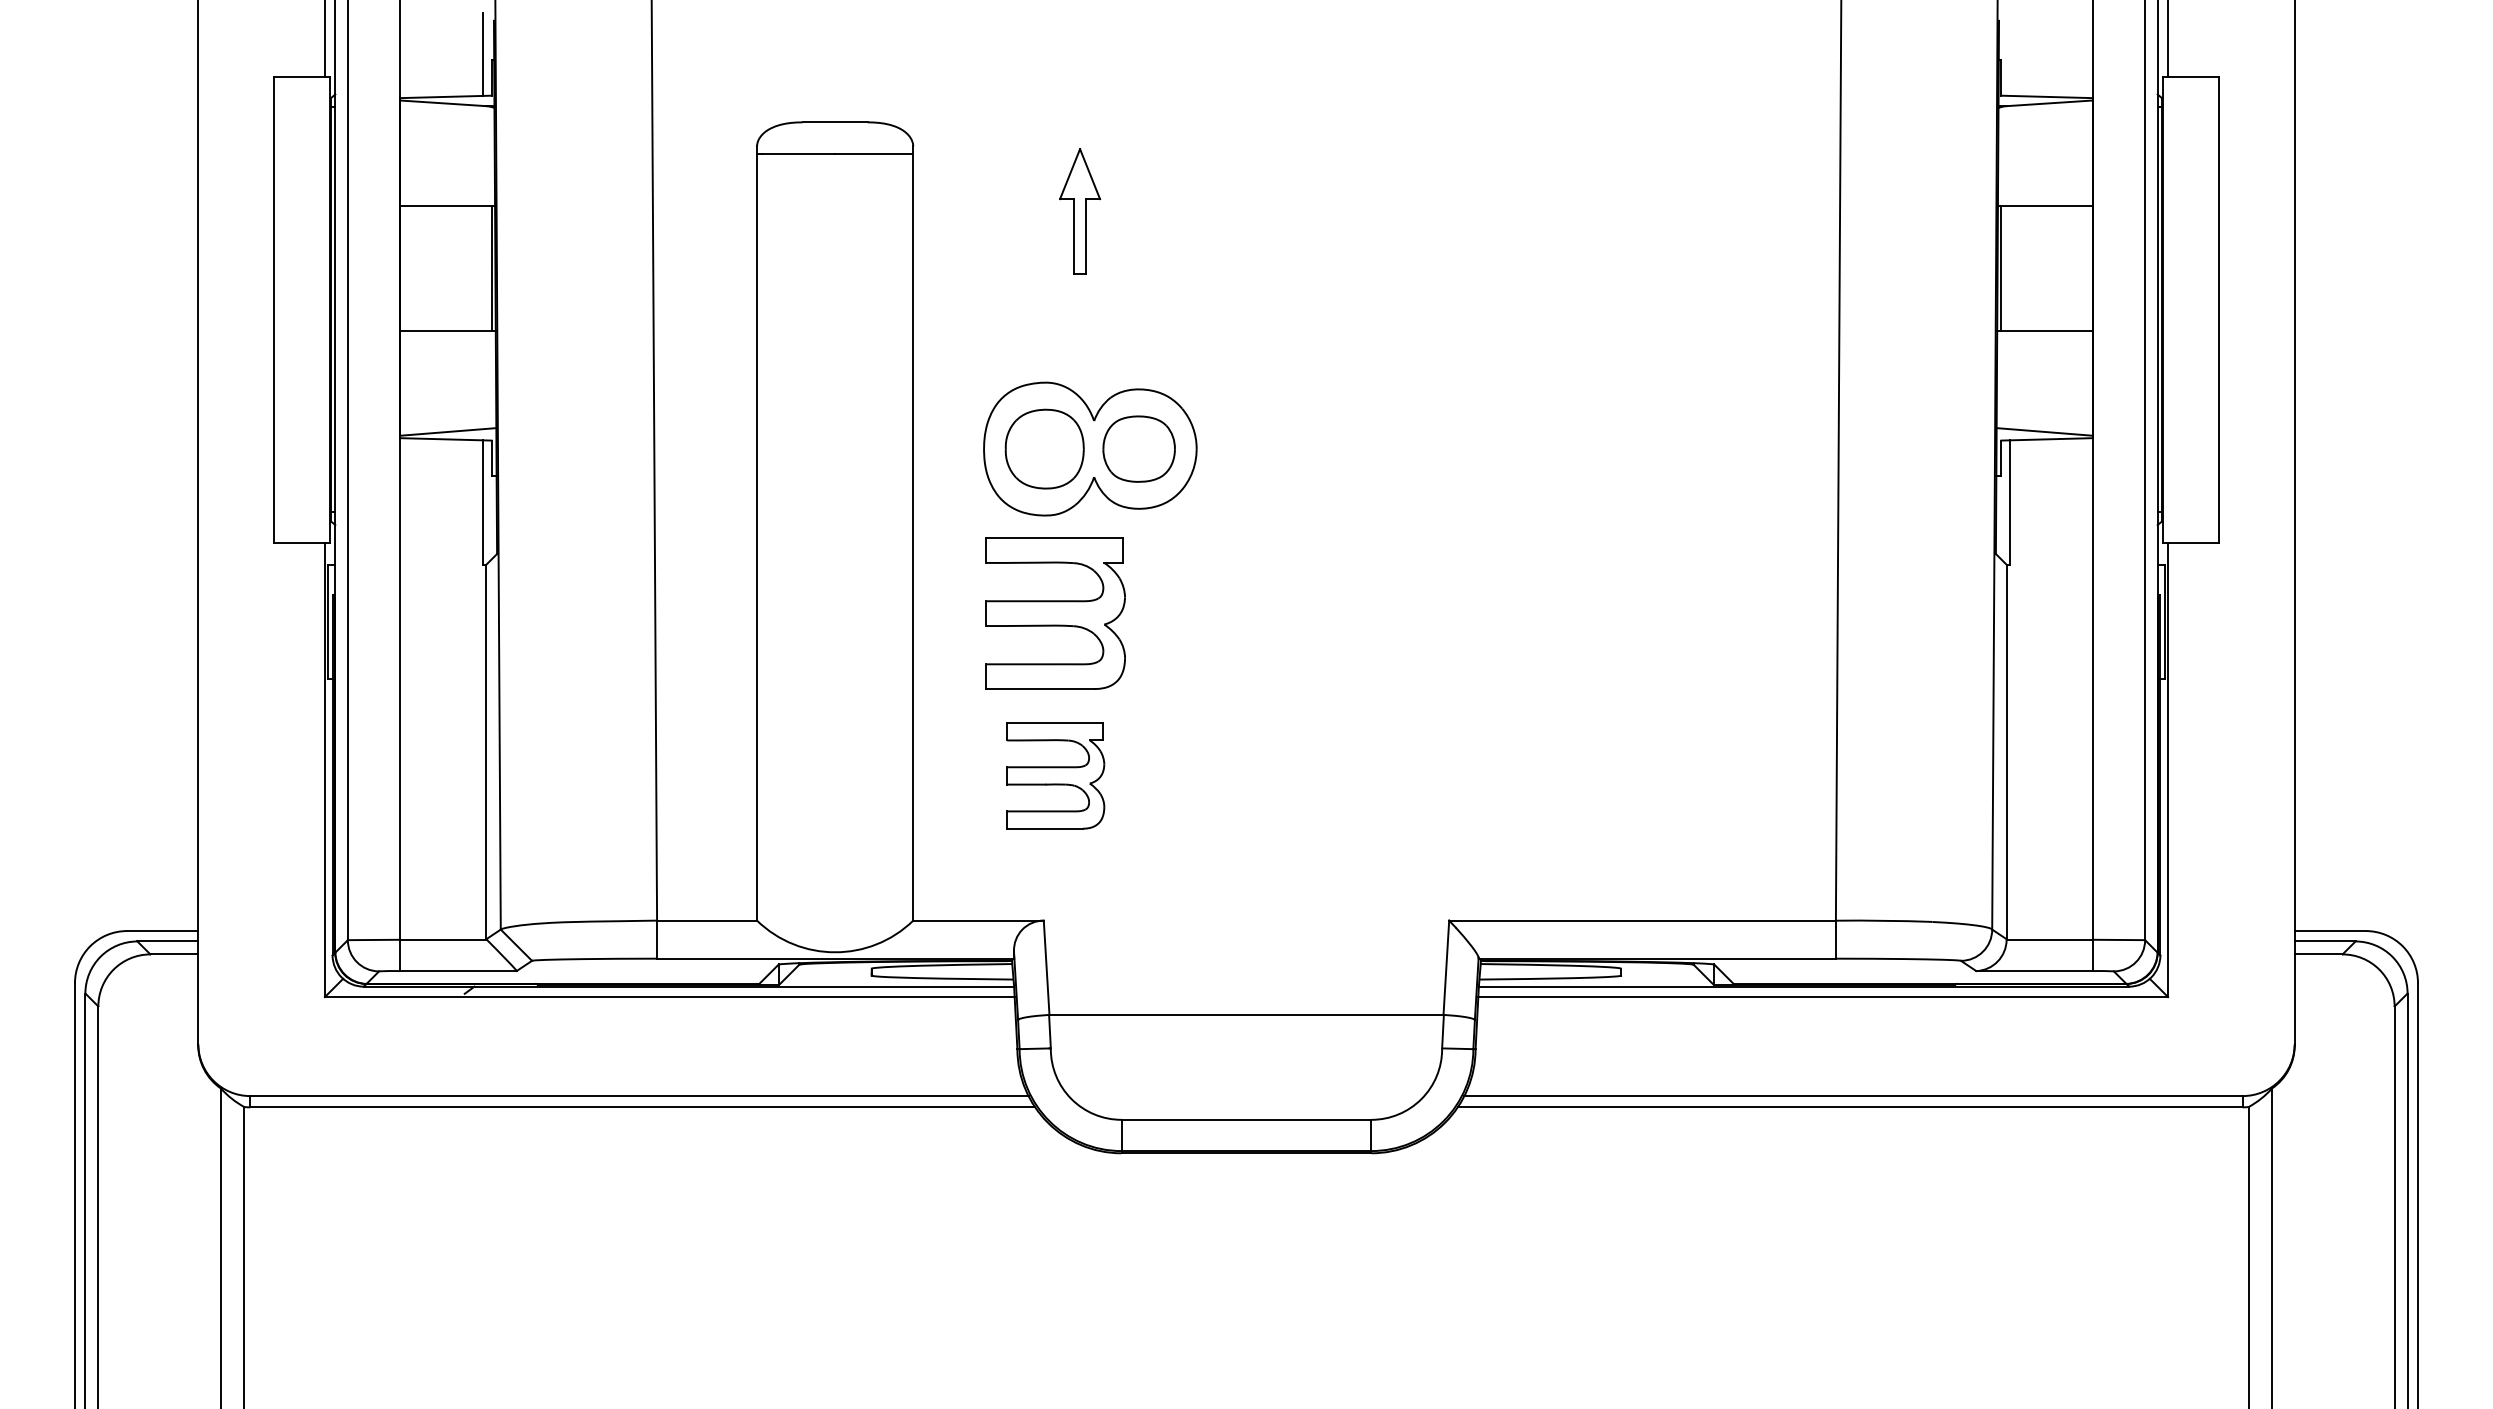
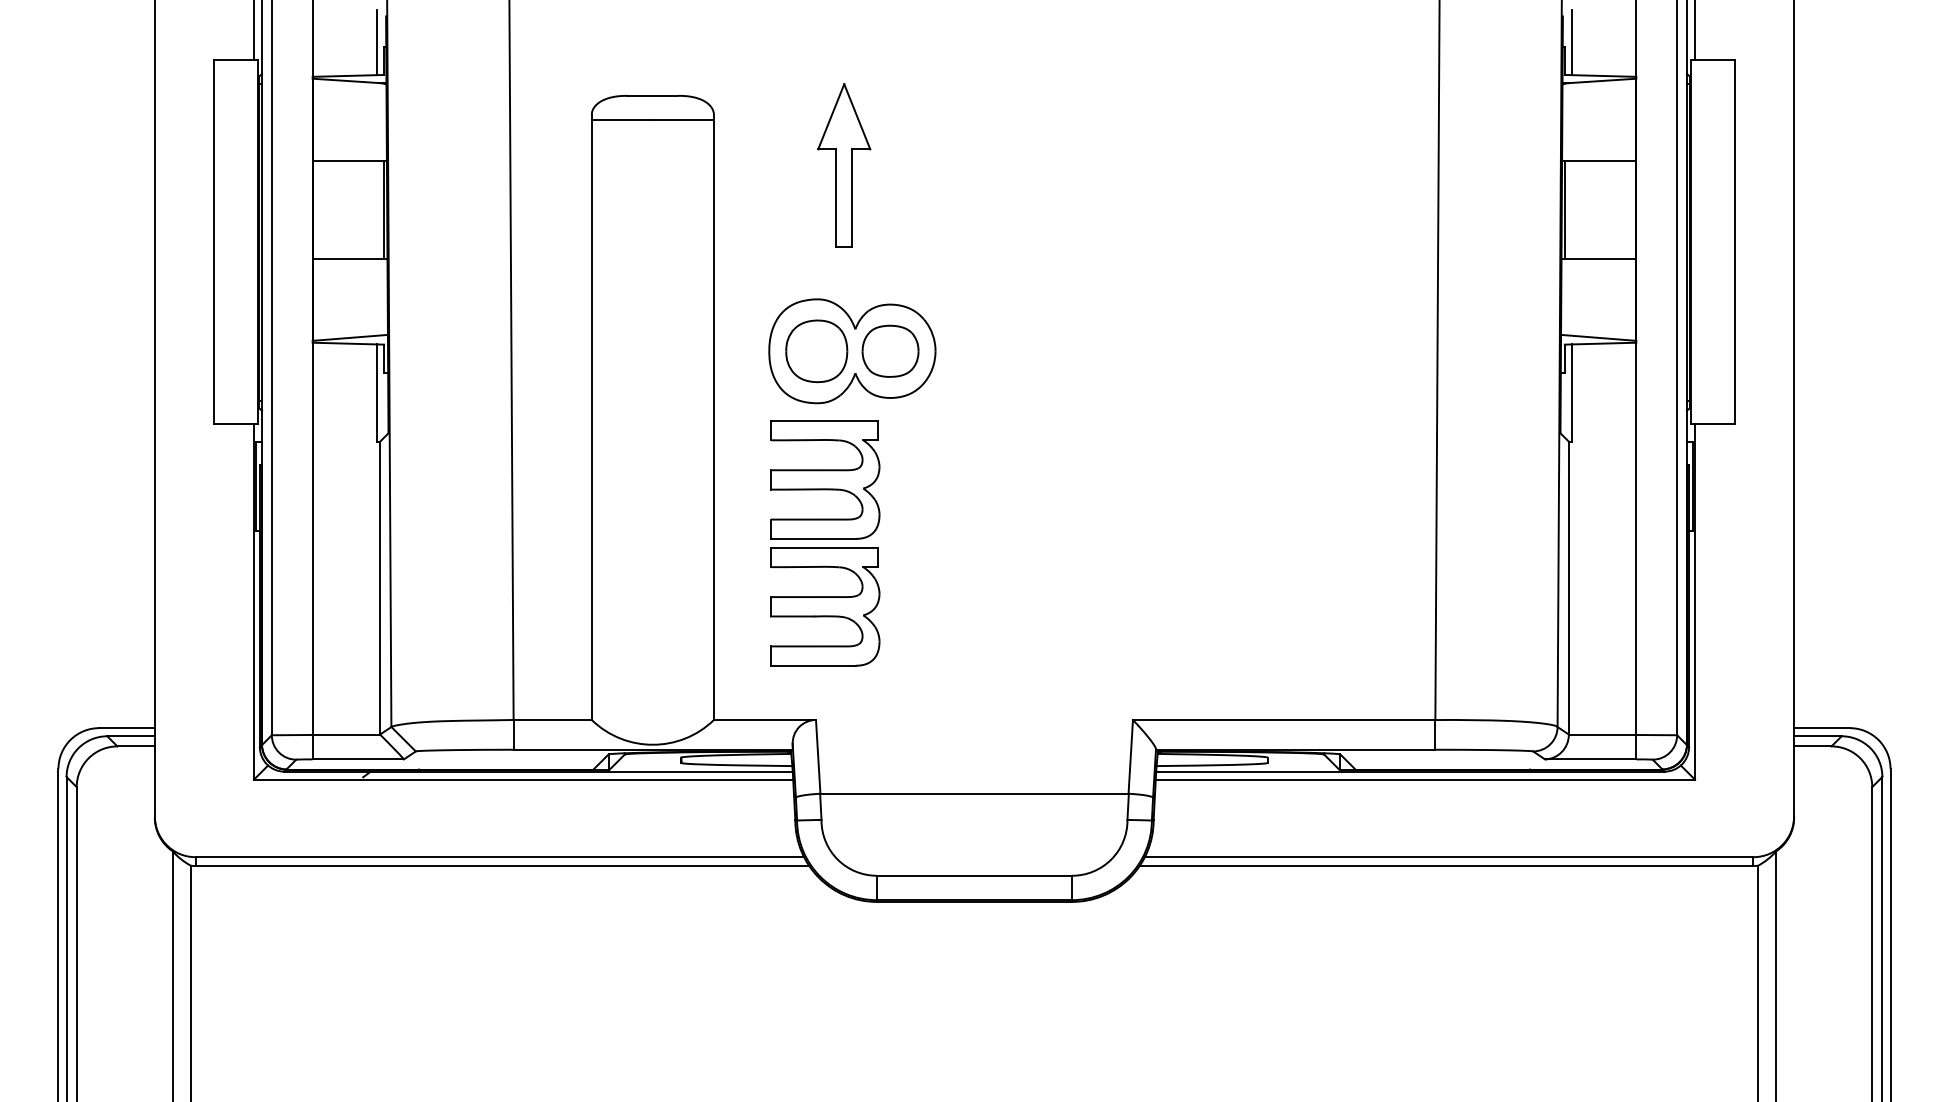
line: (2010, 54) -> (1571, 42), added
part: (1080, 211) -> (844, 165), size x1.67
part: (1055, 775) -> (825, 606), size x1.43

